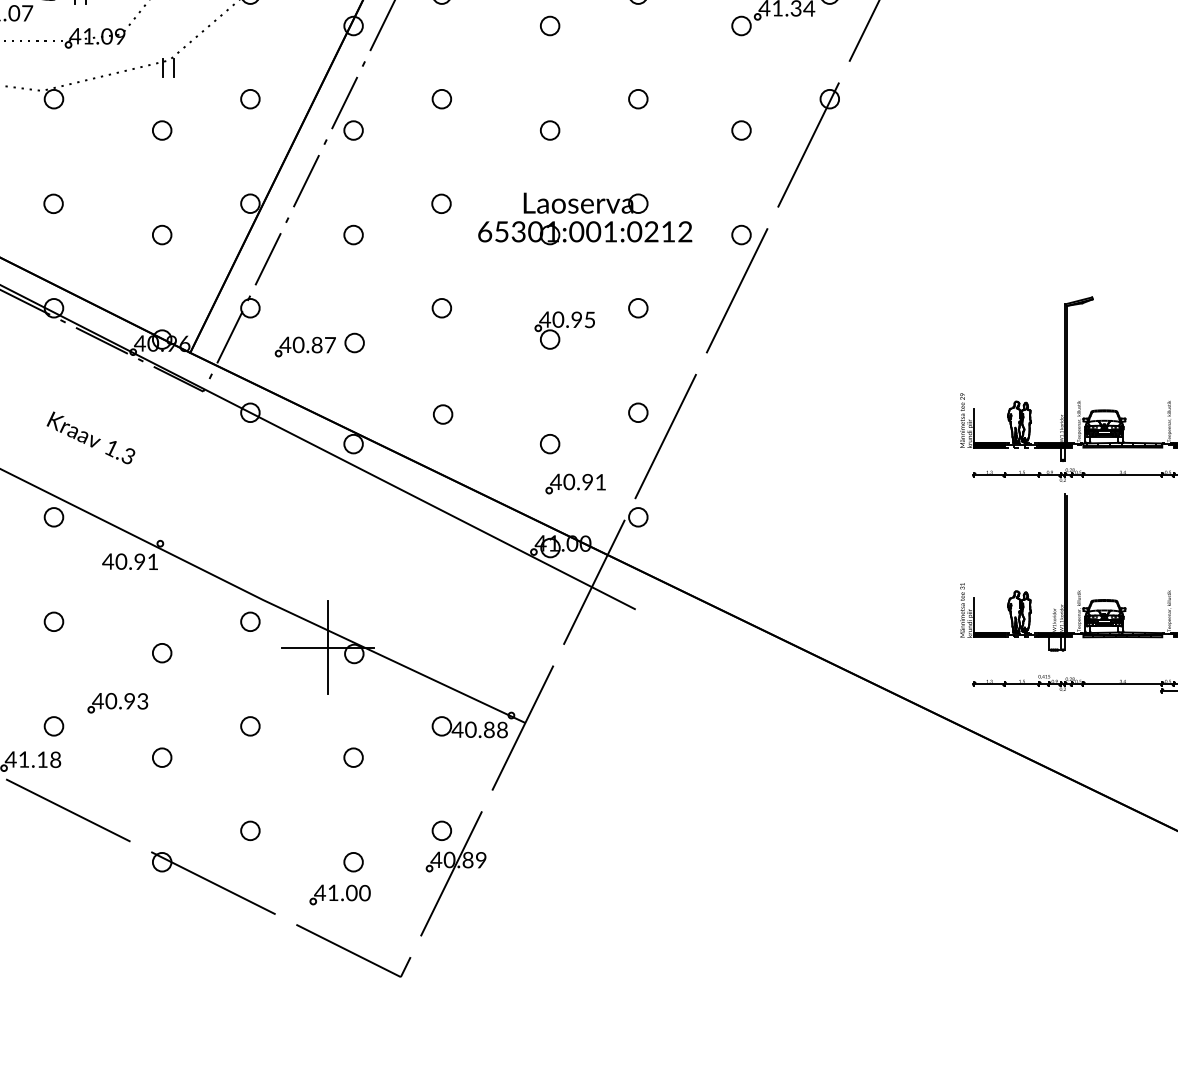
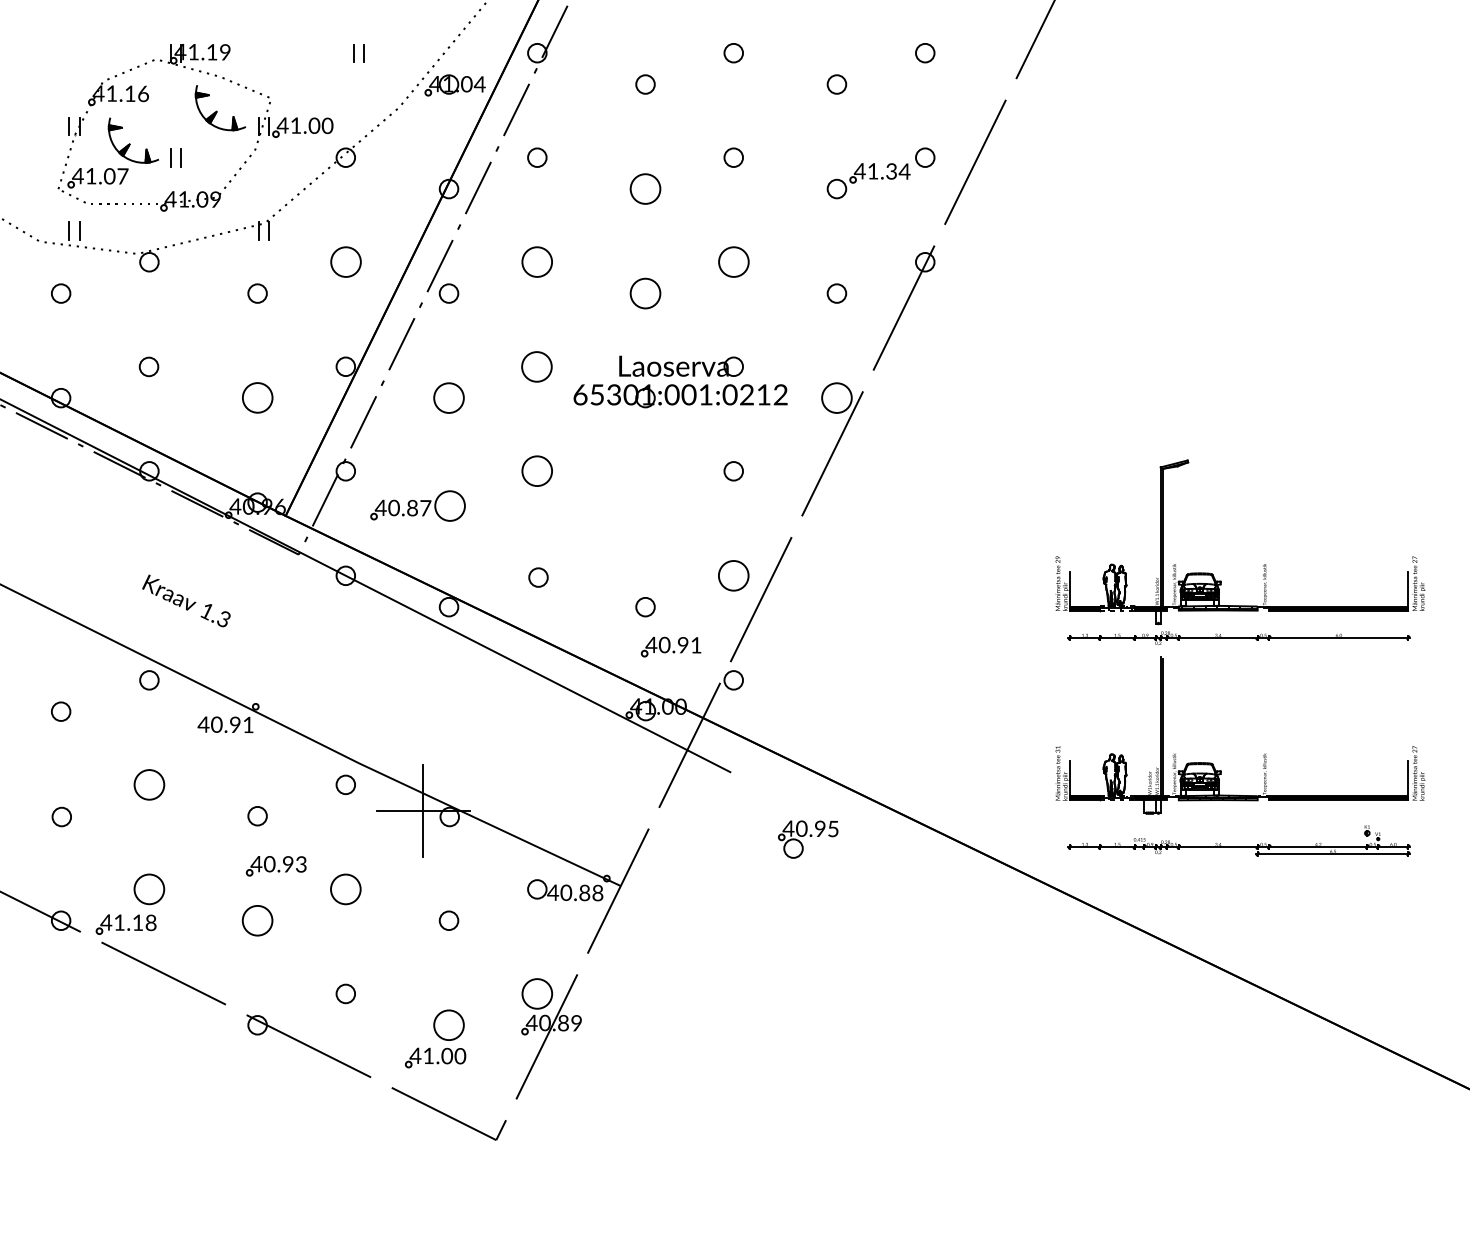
circle: (550, 25) -> (645, 188), size x1.6
circle: (250, 99) -> (345, 262), size x1.6
circle: (442, 99) -> (537, 262), size x1.6
circle: (638, 99) -> (733, 262), size x1.6
circle: (550, 130) -> (645, 293), size x1.6
circle: (441, 203) -> (536, 366), size x1.6
circle: (353, 234) -> (448, 397), size x1.6
circle: (741, 234) -> (836, 397), size x1.6
circle: (162, 235) -> (257, 398), size x1.6
circle: (442, 308) -> (537, 471), size x1.6
part: (565, 330) -> (808, 839), moved
circle: (354, 342) -> (449, 505), size x1.6
circle: (638, 412) -> (733, 575), size x1.6
circle: (54, 621) -> (149, 784), size x1.6
part: (117, 703) -> (275, 866), moved
circle: (54, 726) -> (149, 889), size x1.6
circle: (250, 726) -> (345, 889), size x1.6
circle: (162, 757) -> (257, 920), size x1.6
circle: (442, 830) -> (537, 993), size x1.6
circle: (353, 862) -> (448, 1025), size x1.6

